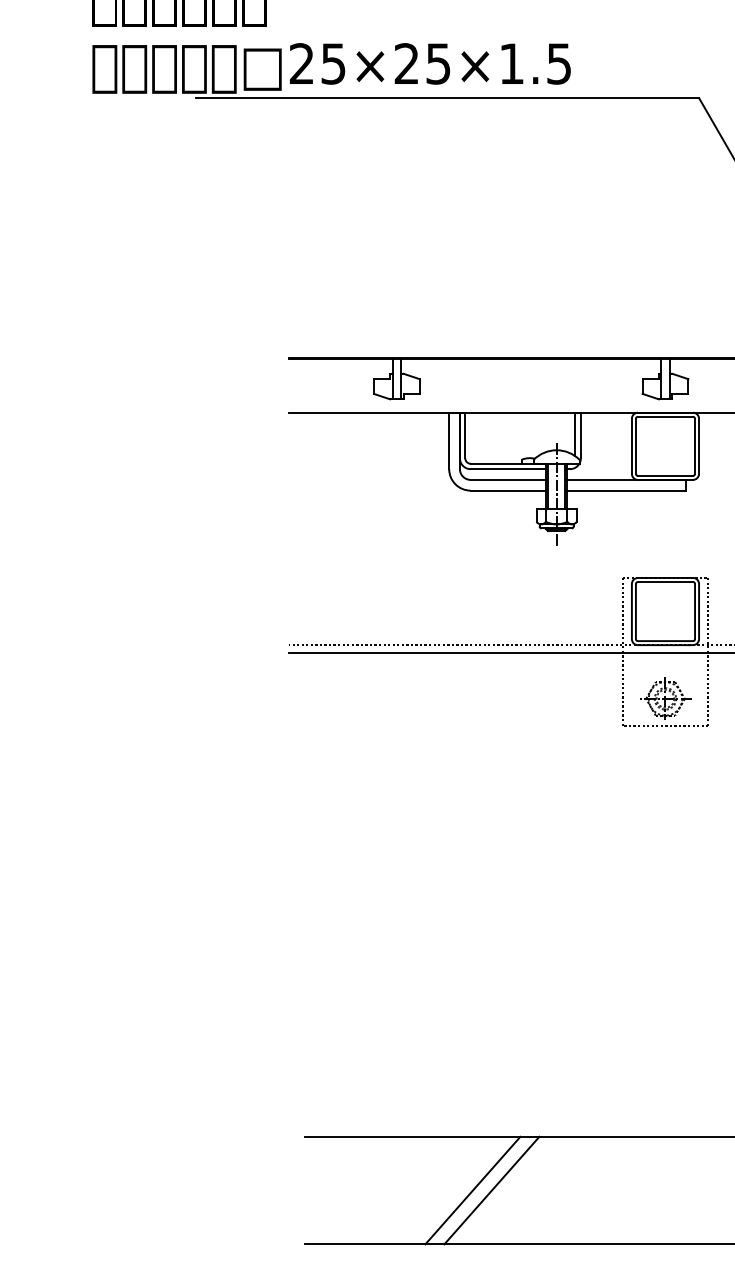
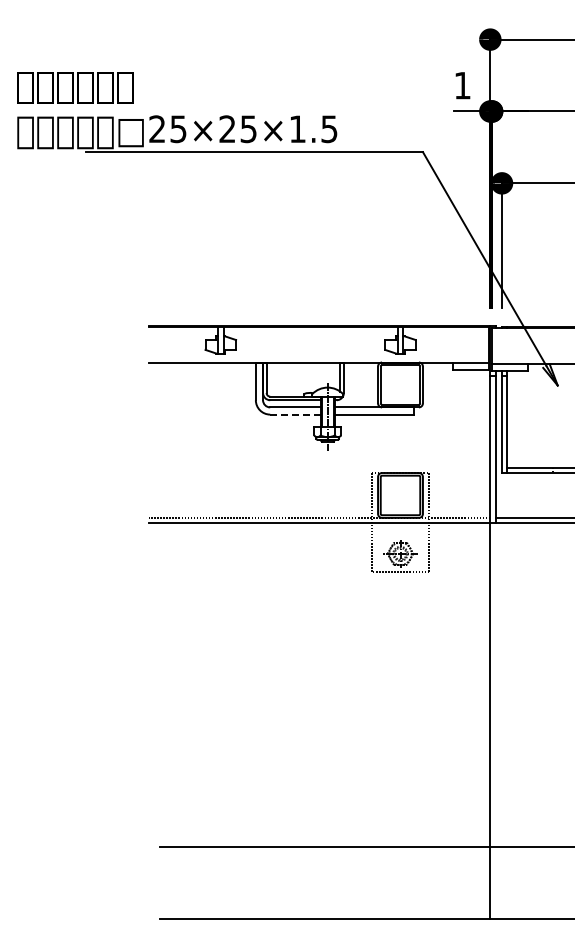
line: (508, 490) -> (295, 414), solid -> dashed
line: (472, 1190) -> (271, 882), removed
line: (492, 1190) -> (284, 882), removed

